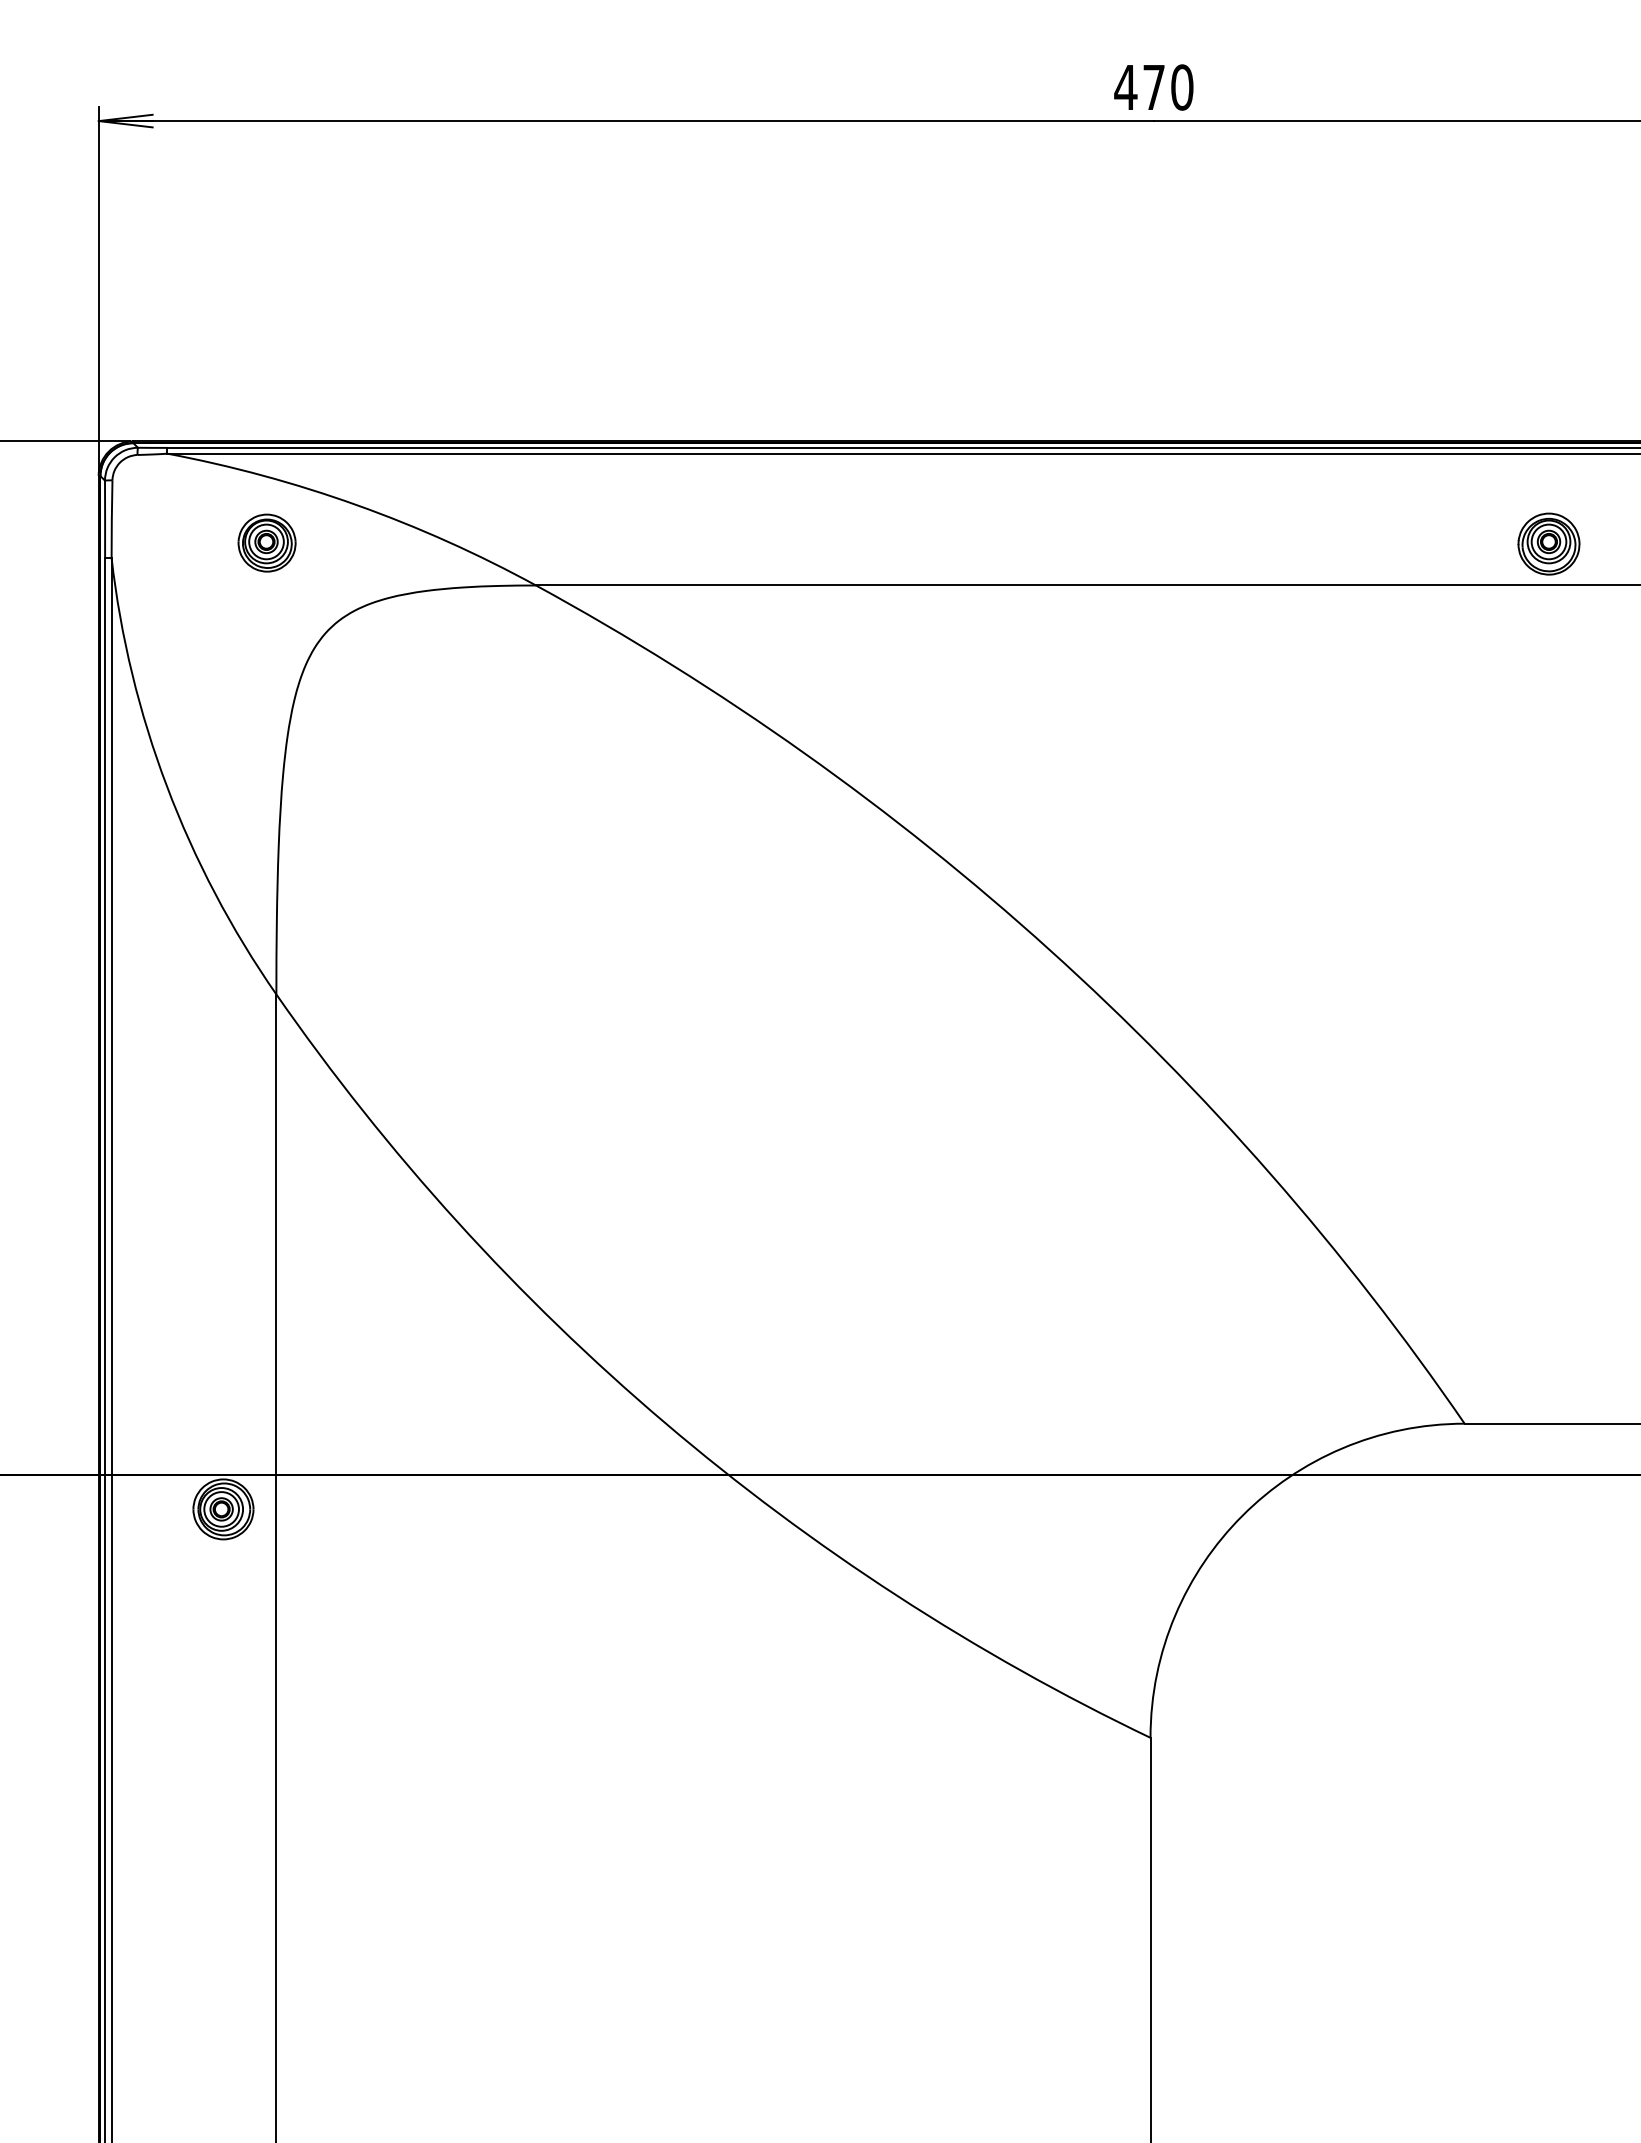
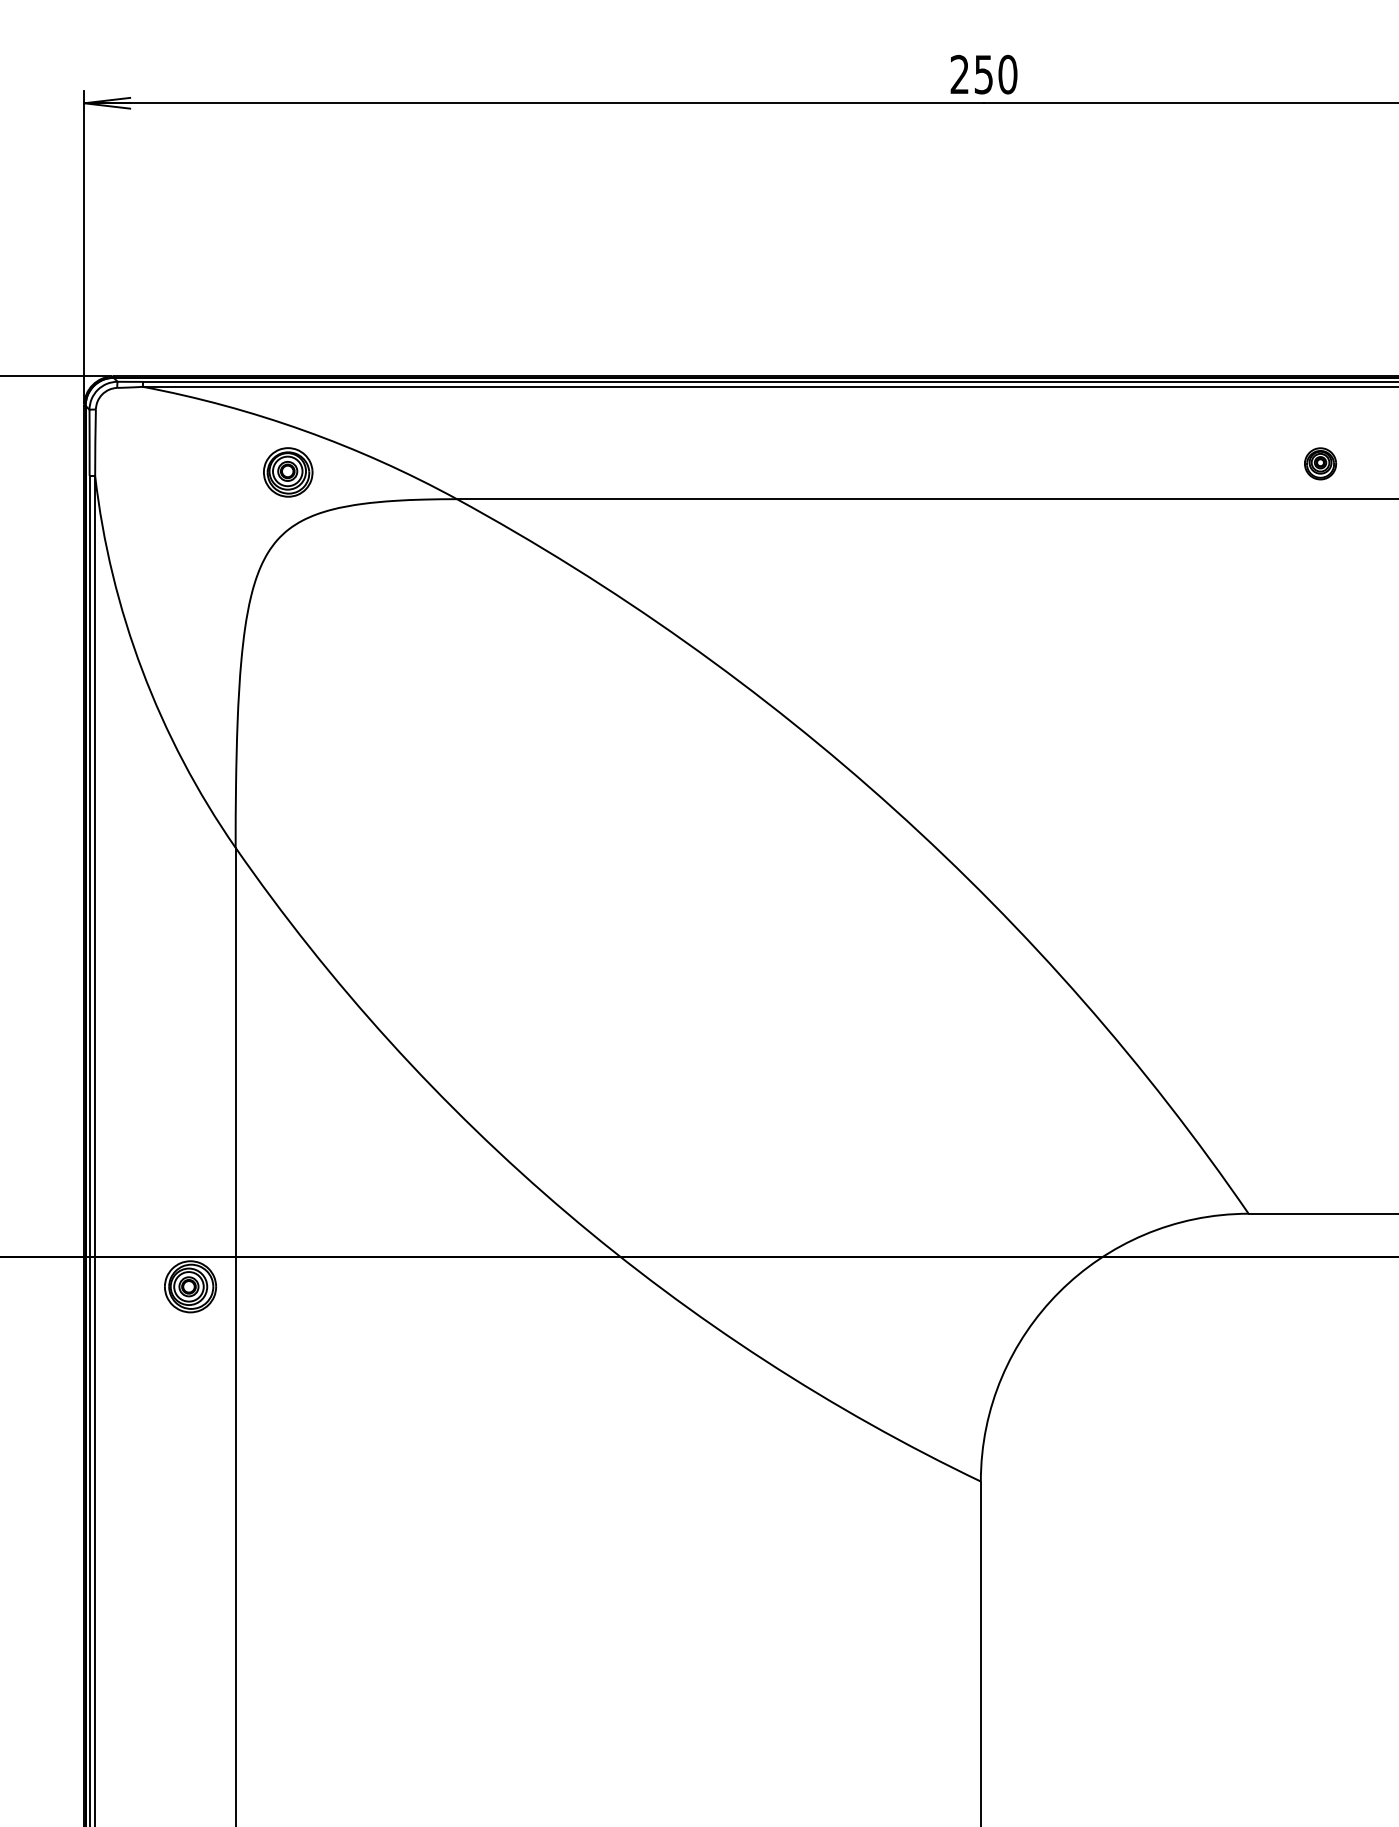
text: (1139, 87) -> (971, 74), 470 -> 250
part: (266, 542) -> (287, 471), moved
part: (1548, 543) -> (1320, 463), size x0.6

